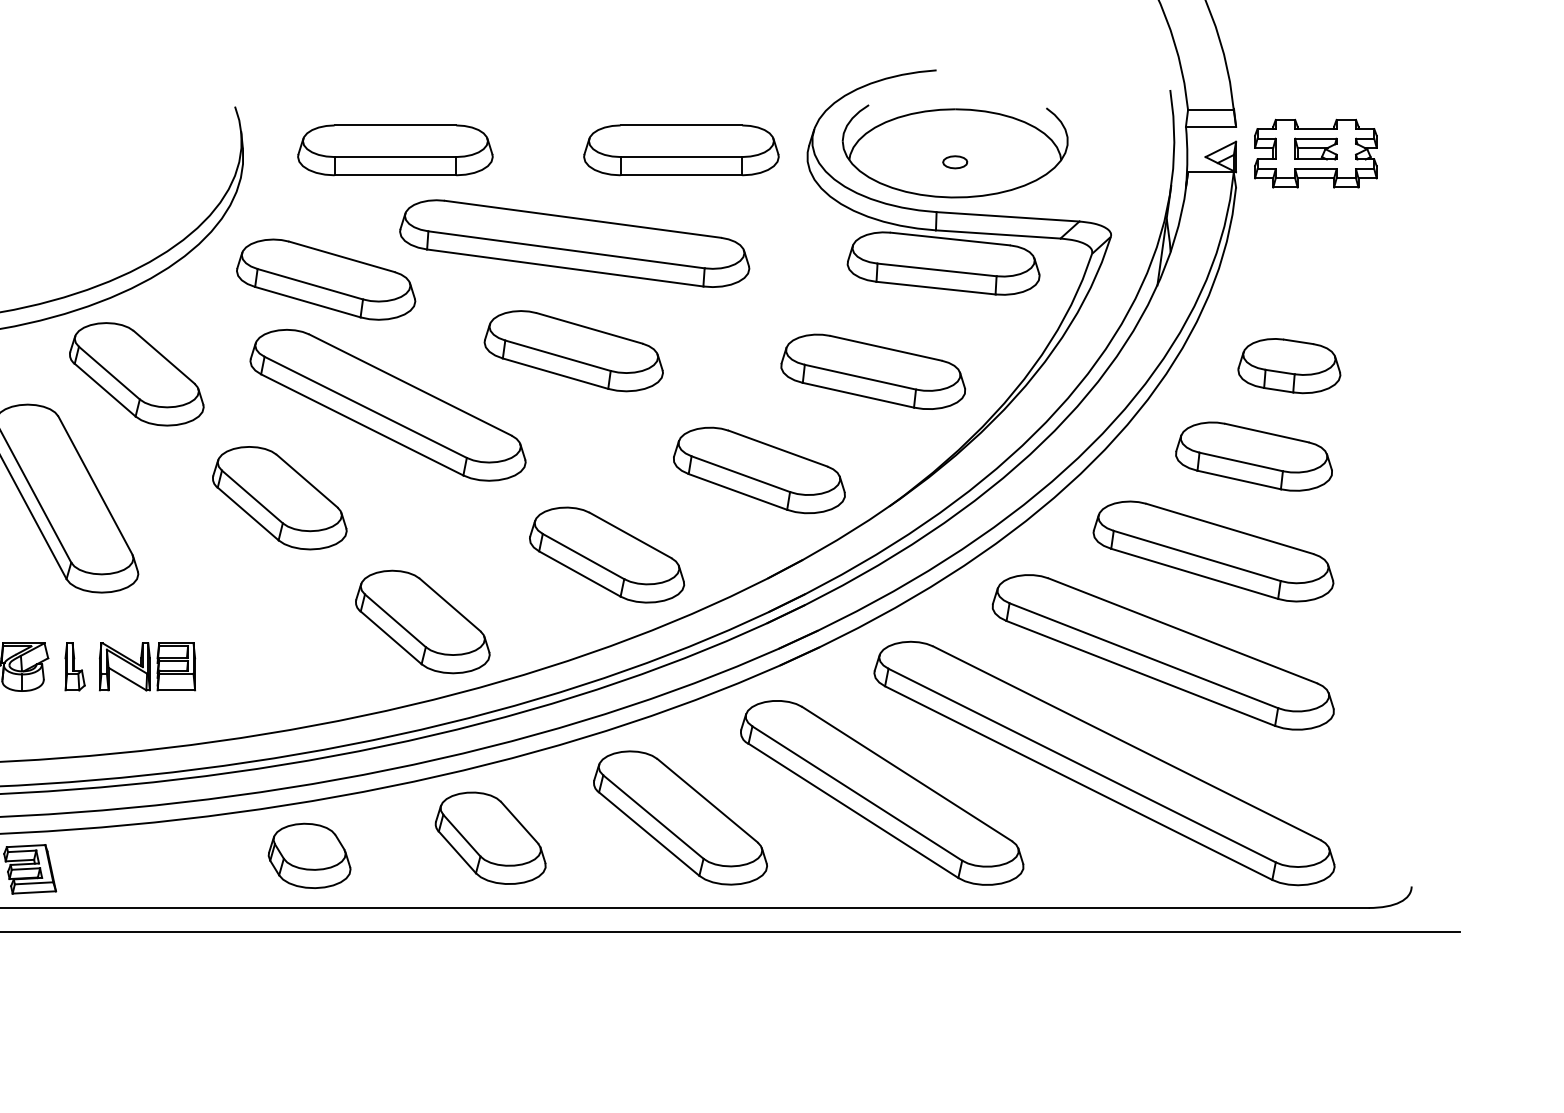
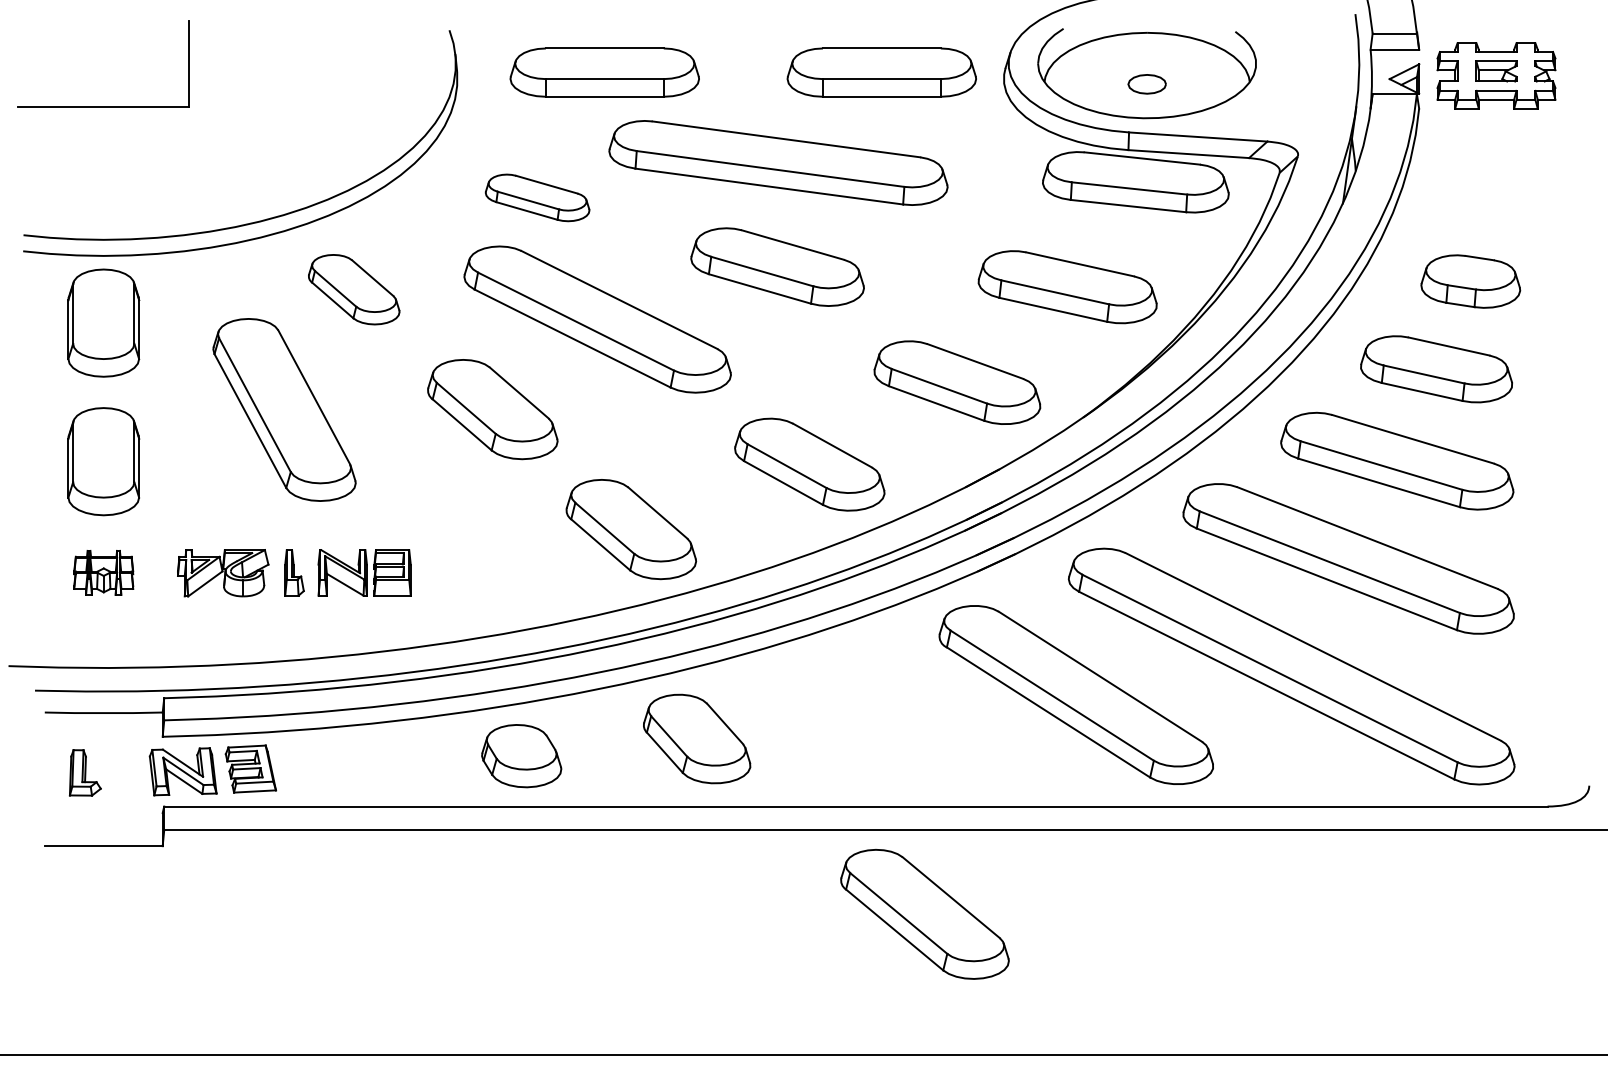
part: (954, 161) -> (1146, 83), size x1.6
part: (325, 279) -> (537, 197), size x0.6
part: (135, 374) -> (353, 289), size x0.7
part: (680, 818) -> (924, 914), moved

